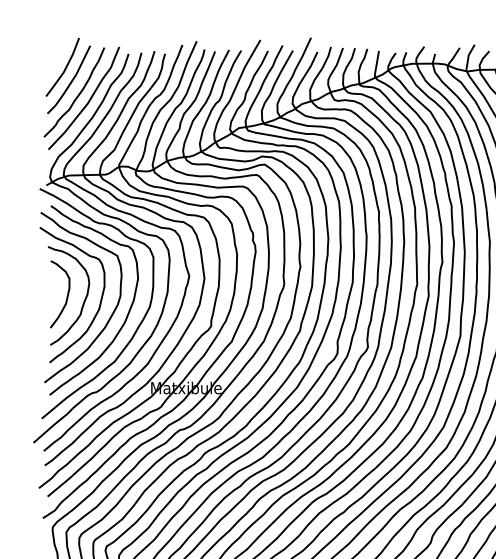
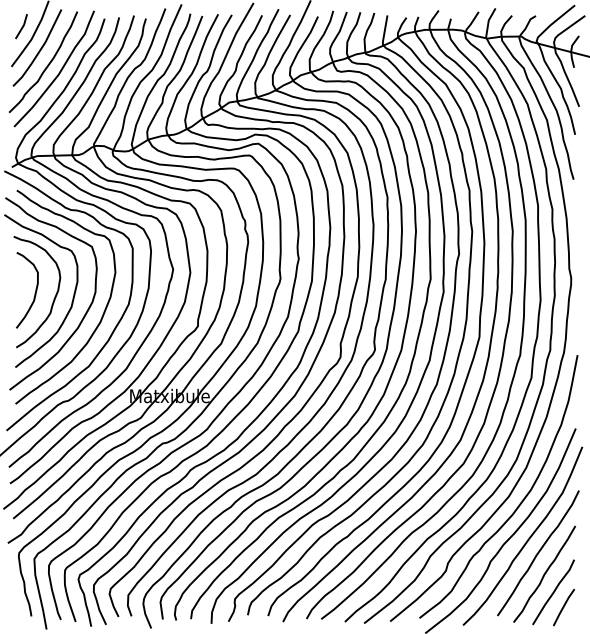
line: (55, 60) -> (22, 26), added

